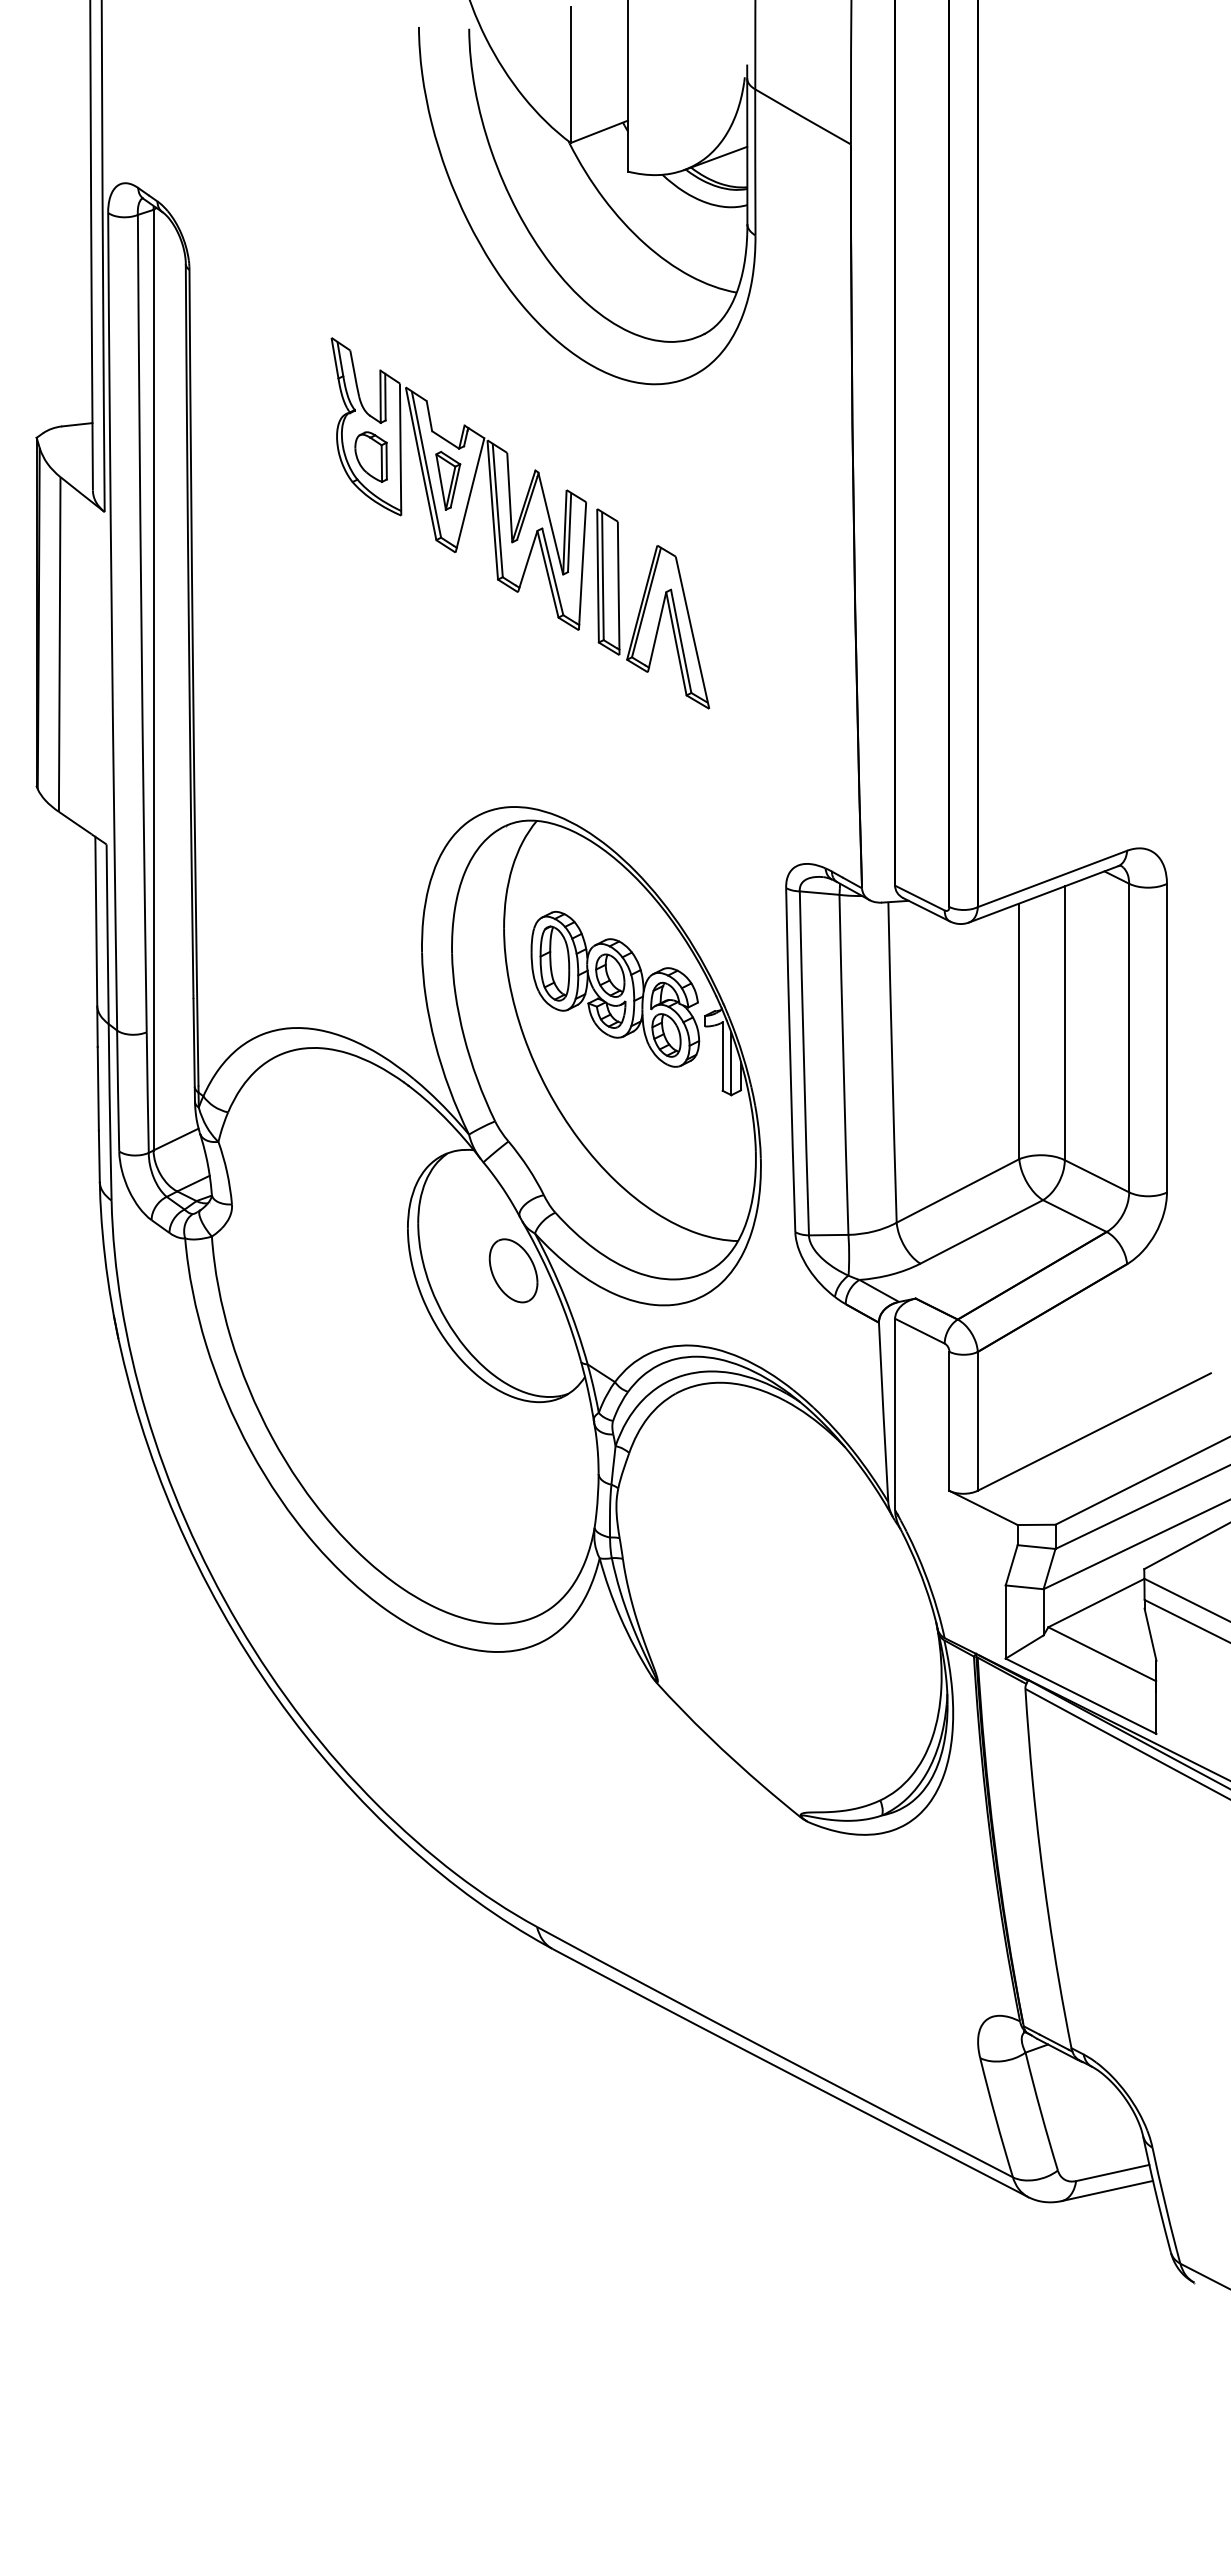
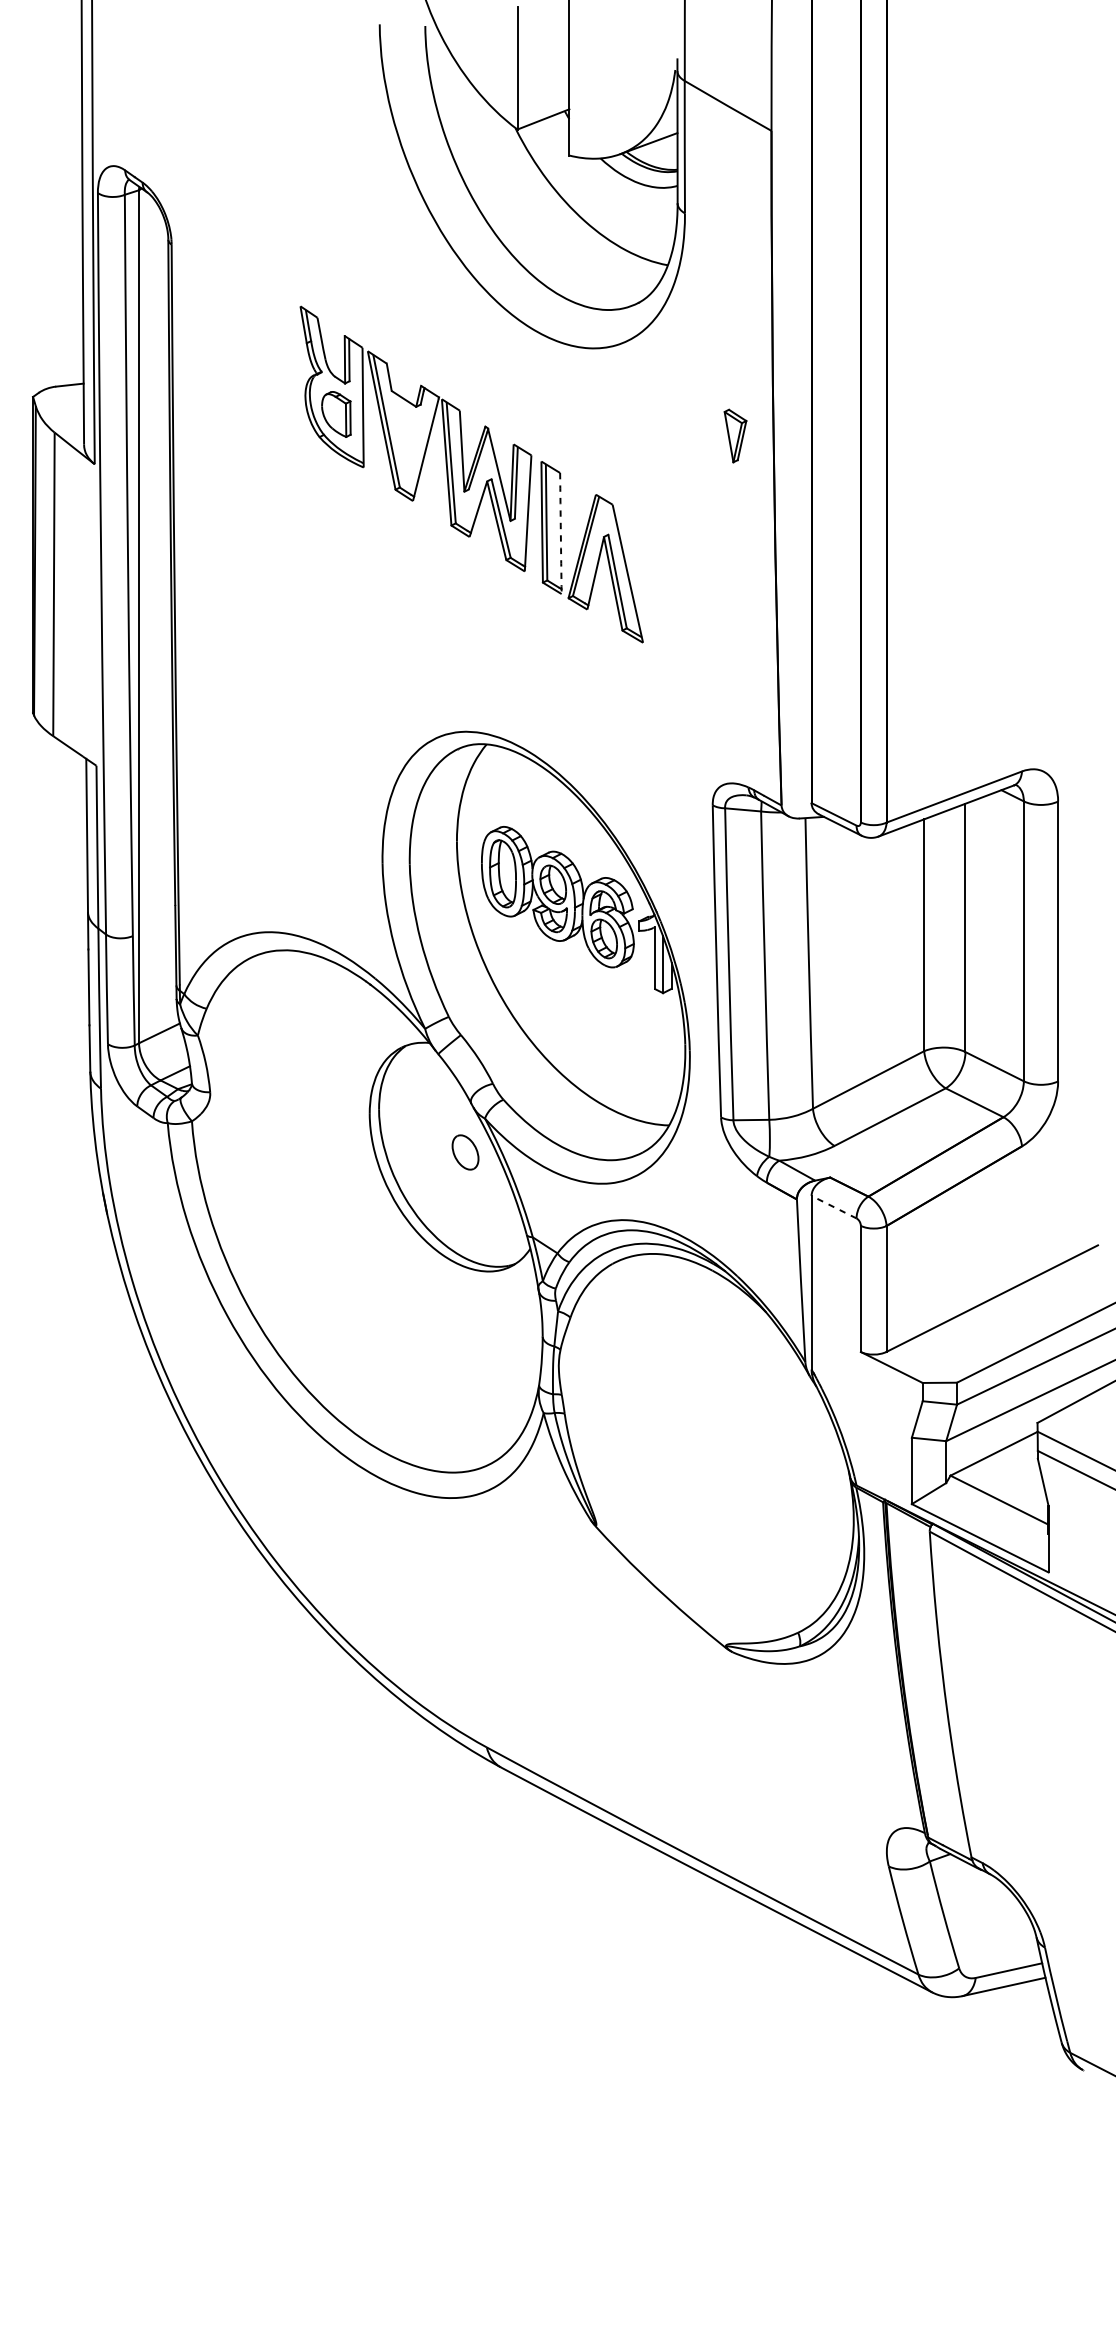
part: (448, 480) -> (735, 435), moved
arc: (618, 588) -> (560, 533), solid -> dashed
part: (513, 1270) -> (465, 1152), size x0.6
line: (919, 1331) -> (833, 1207), solid -> dashed

